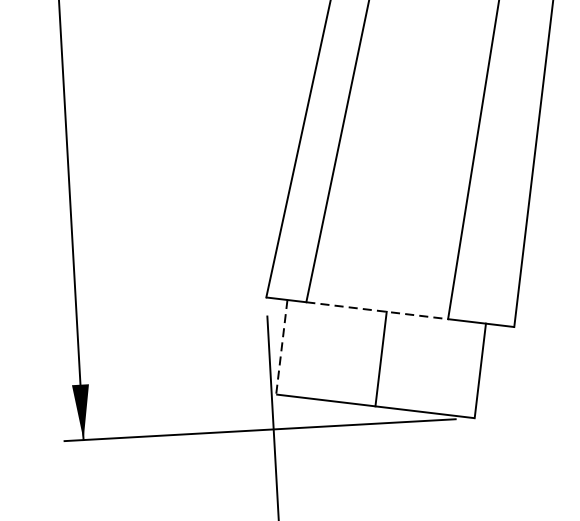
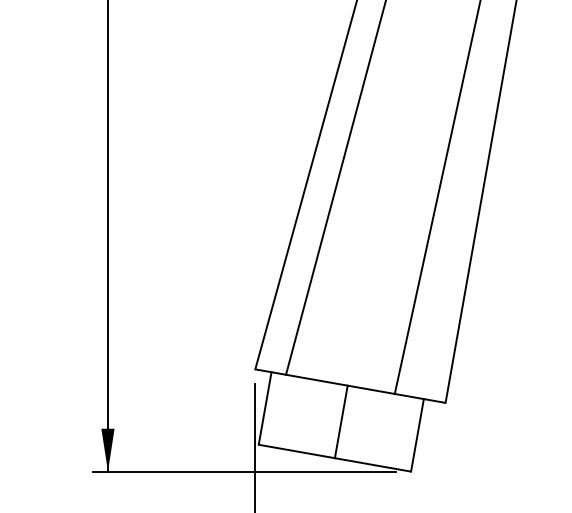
line: (377, 310) -> (340, 384), dashed -> solid
line: (282, 347) -> (265, 408), dashed -> solid

